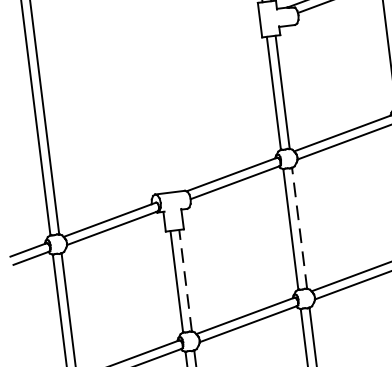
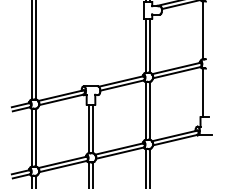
line: (300, 227) -> (150, 110), dashed -> solid
line: (186, 279) -> (93, 128), dashed -> solid

